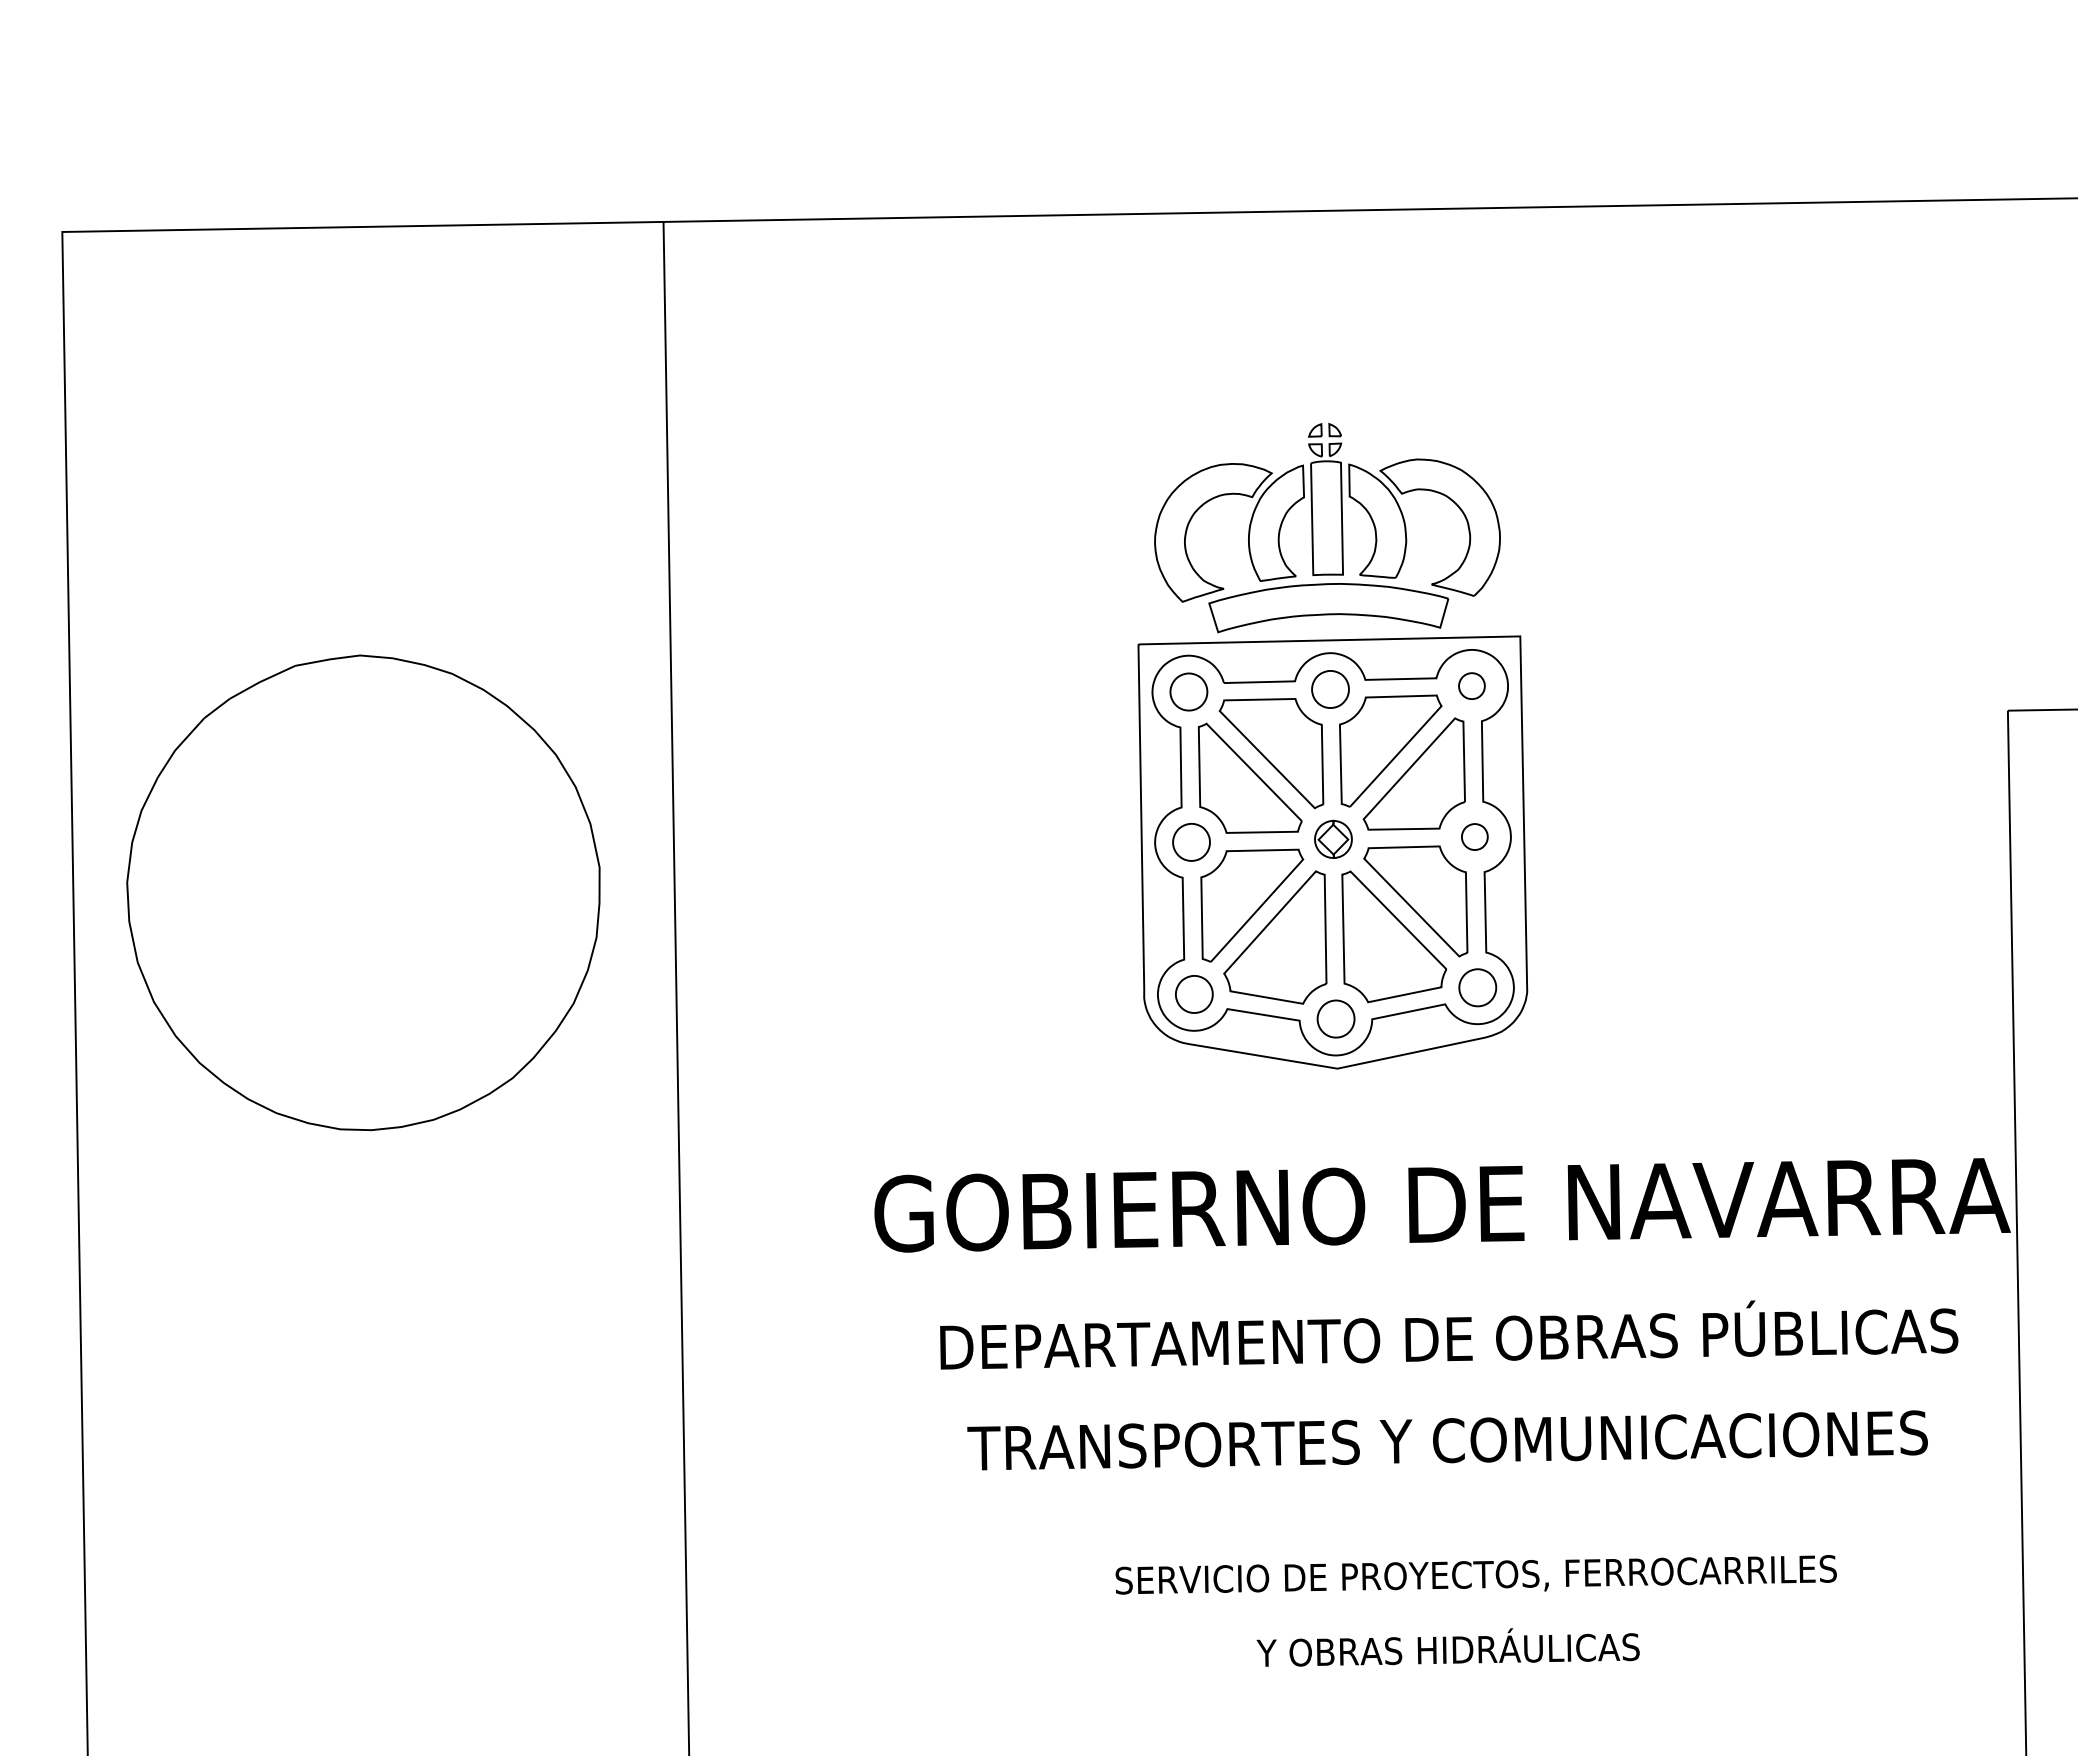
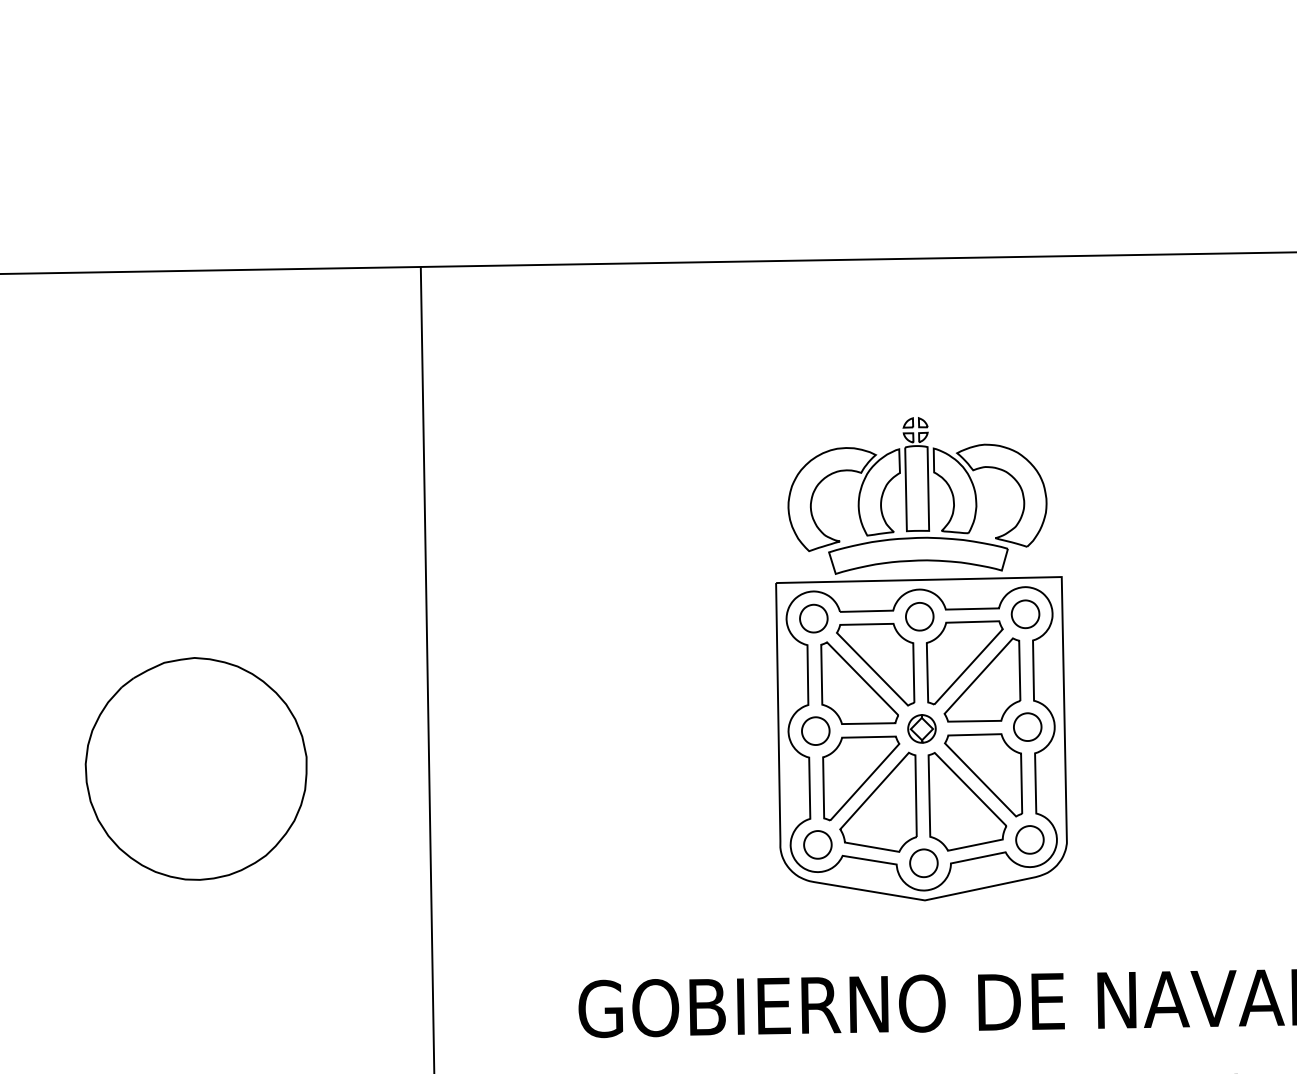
part: (1471, 685) -> (1025, 613), size x1.43
part: (1474, 836) -> (1027, 726), size x1.43
part: (362, 892) -> (195, 768), size x0.62

